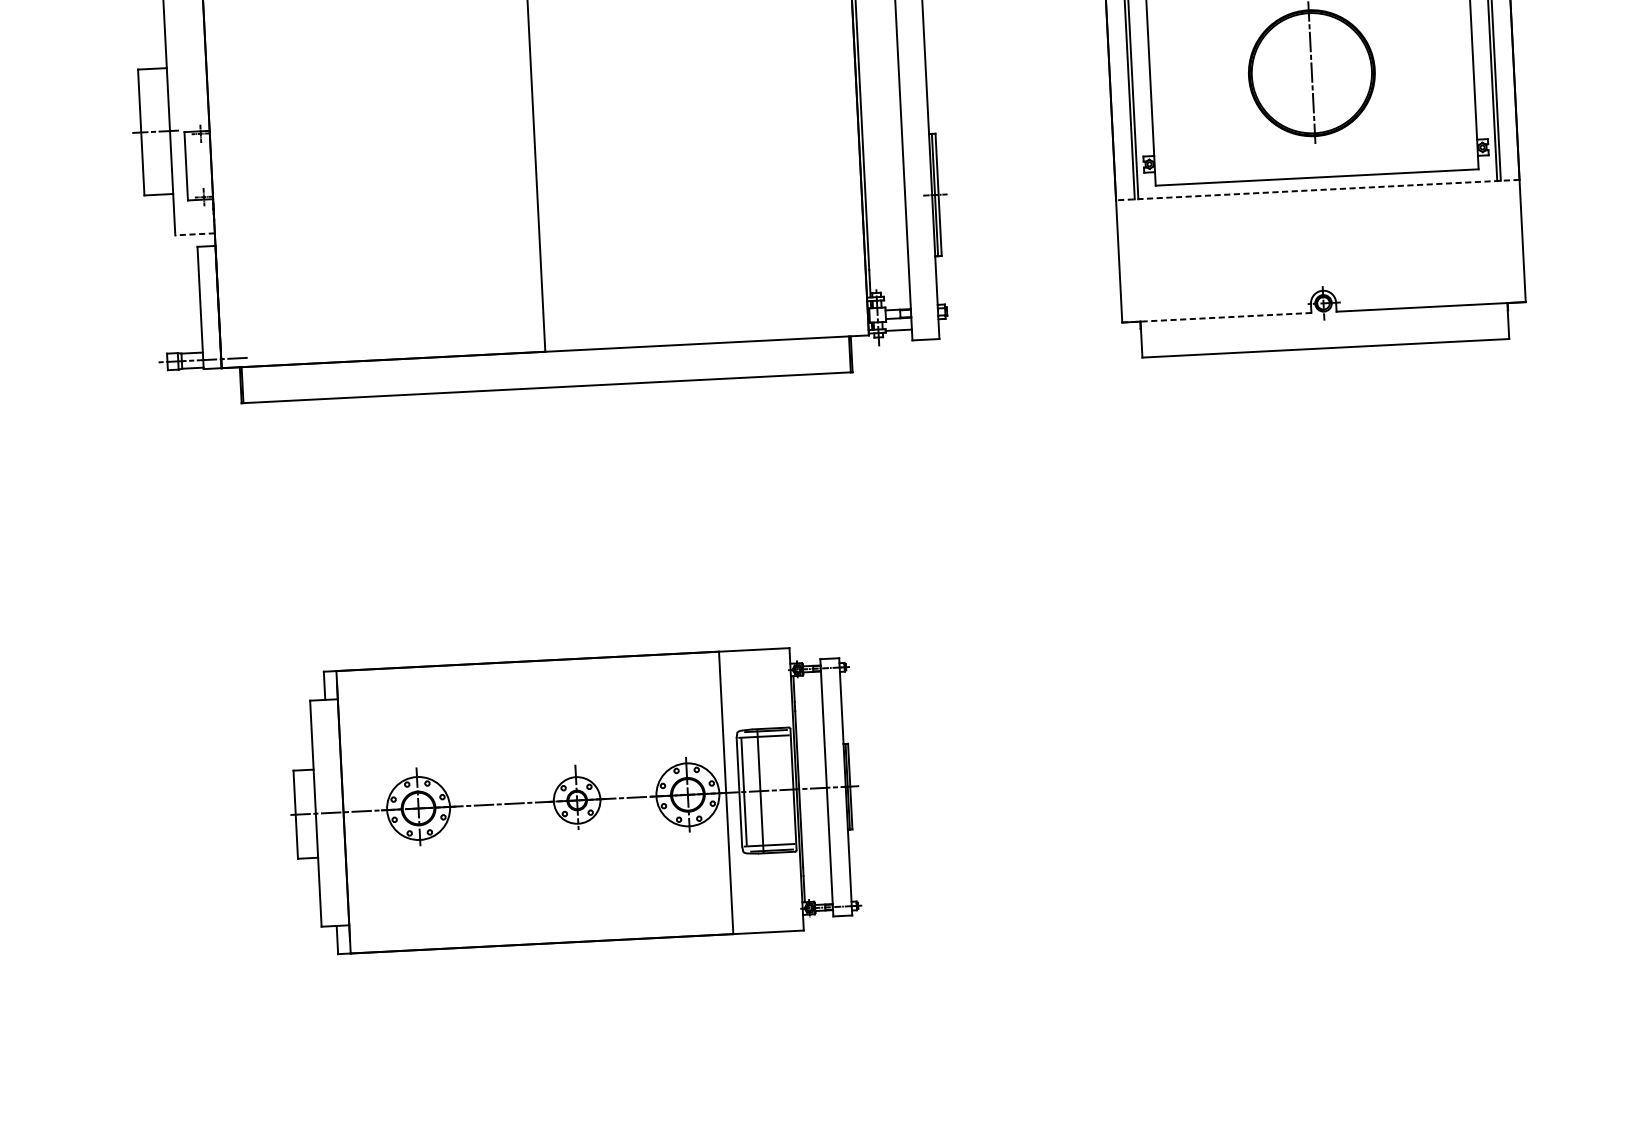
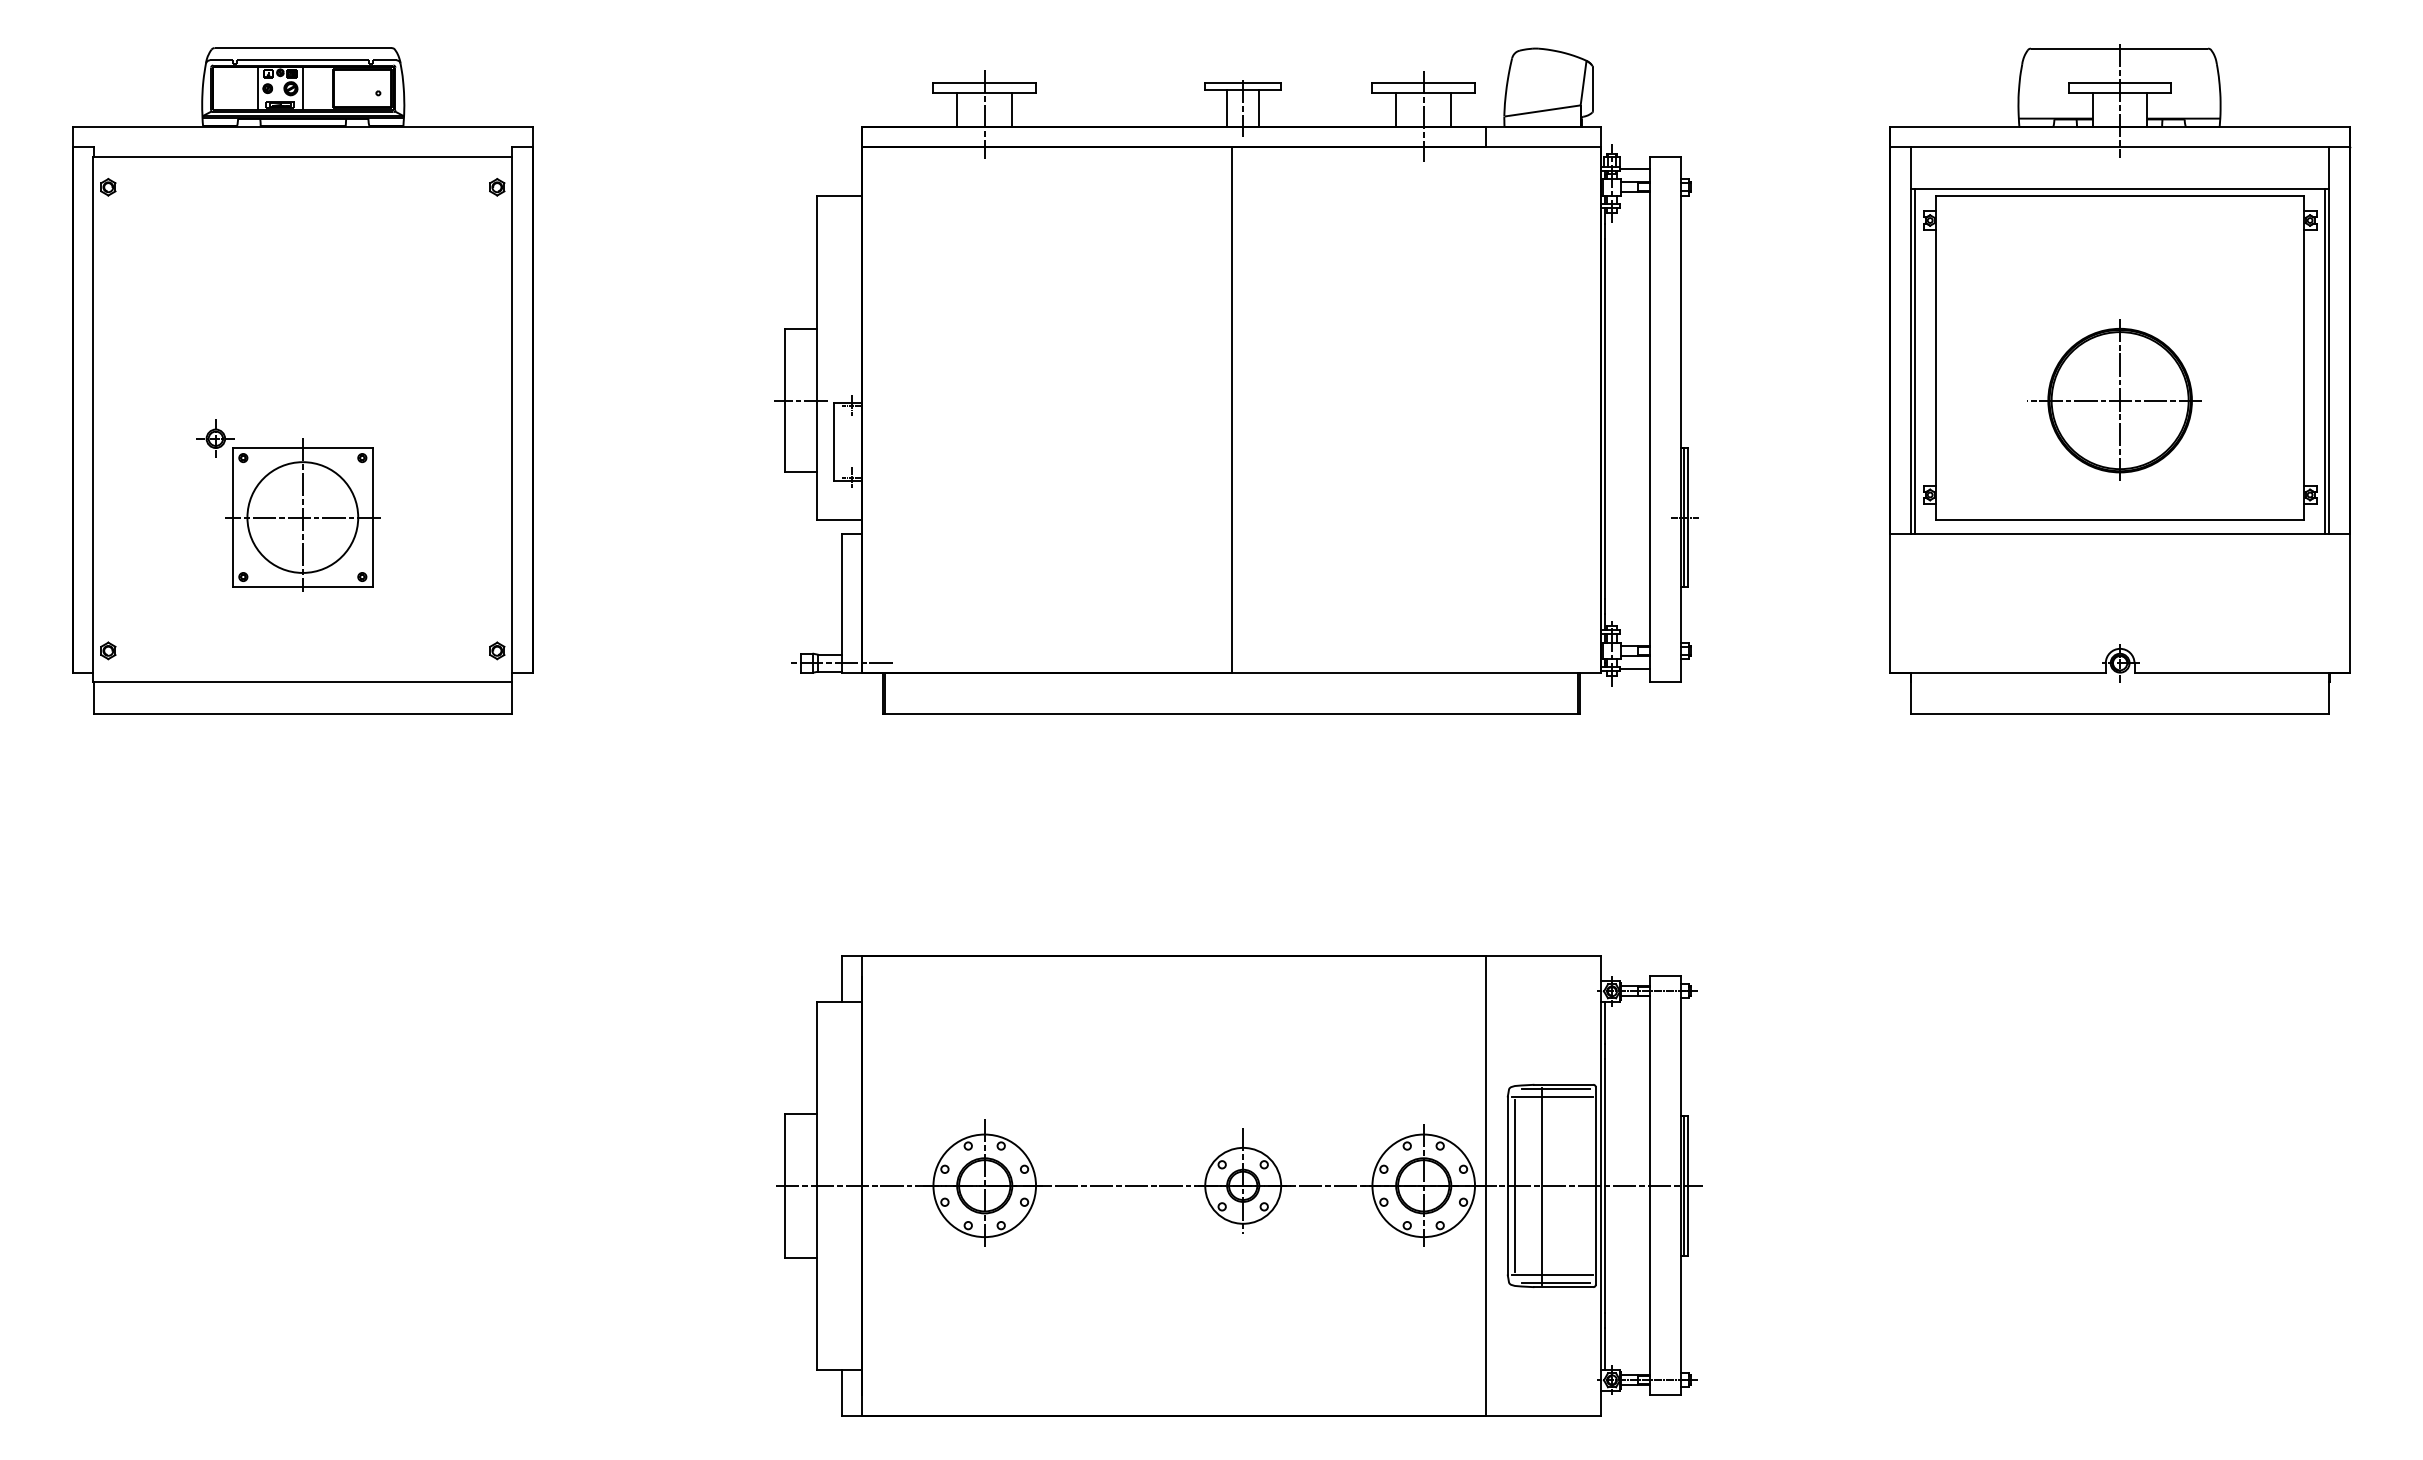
line: (1306, 73) -> (2114, 400), added
line: (1317, 189) -> (2119, 533), dashed -> solid
line: (194, 234) -> (839, 519), dashed -> solid
line: (1216, 317) -> (1997, 673), dashed -> solid
part: (574, 800) -> (1239, 1185), size x1.43

